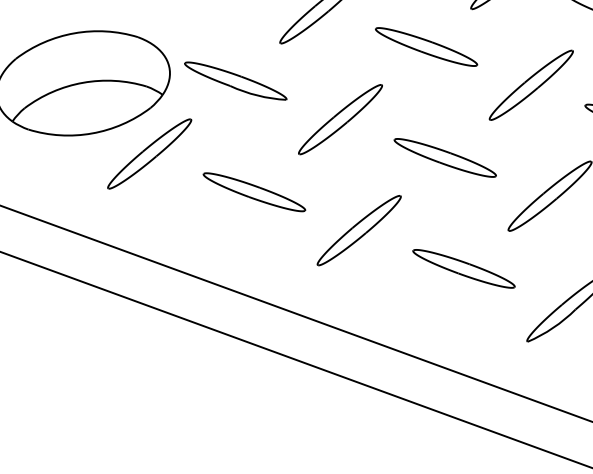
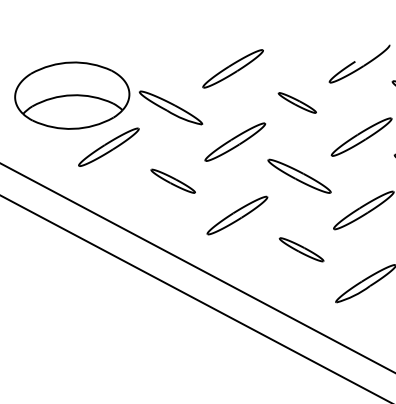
part: (426, 46) -> (297, 102), size x0.6
part: (254, 190) -> (173, 180), size x0.7
part: (463, 268) -> (301, 249), size x0.7

